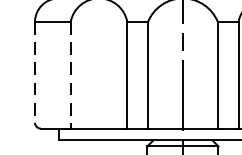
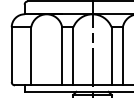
line: (34, 73) -> (11, 55), dashed -> solid
line: (71, 75) -> (31, 56), dashed -> solid

